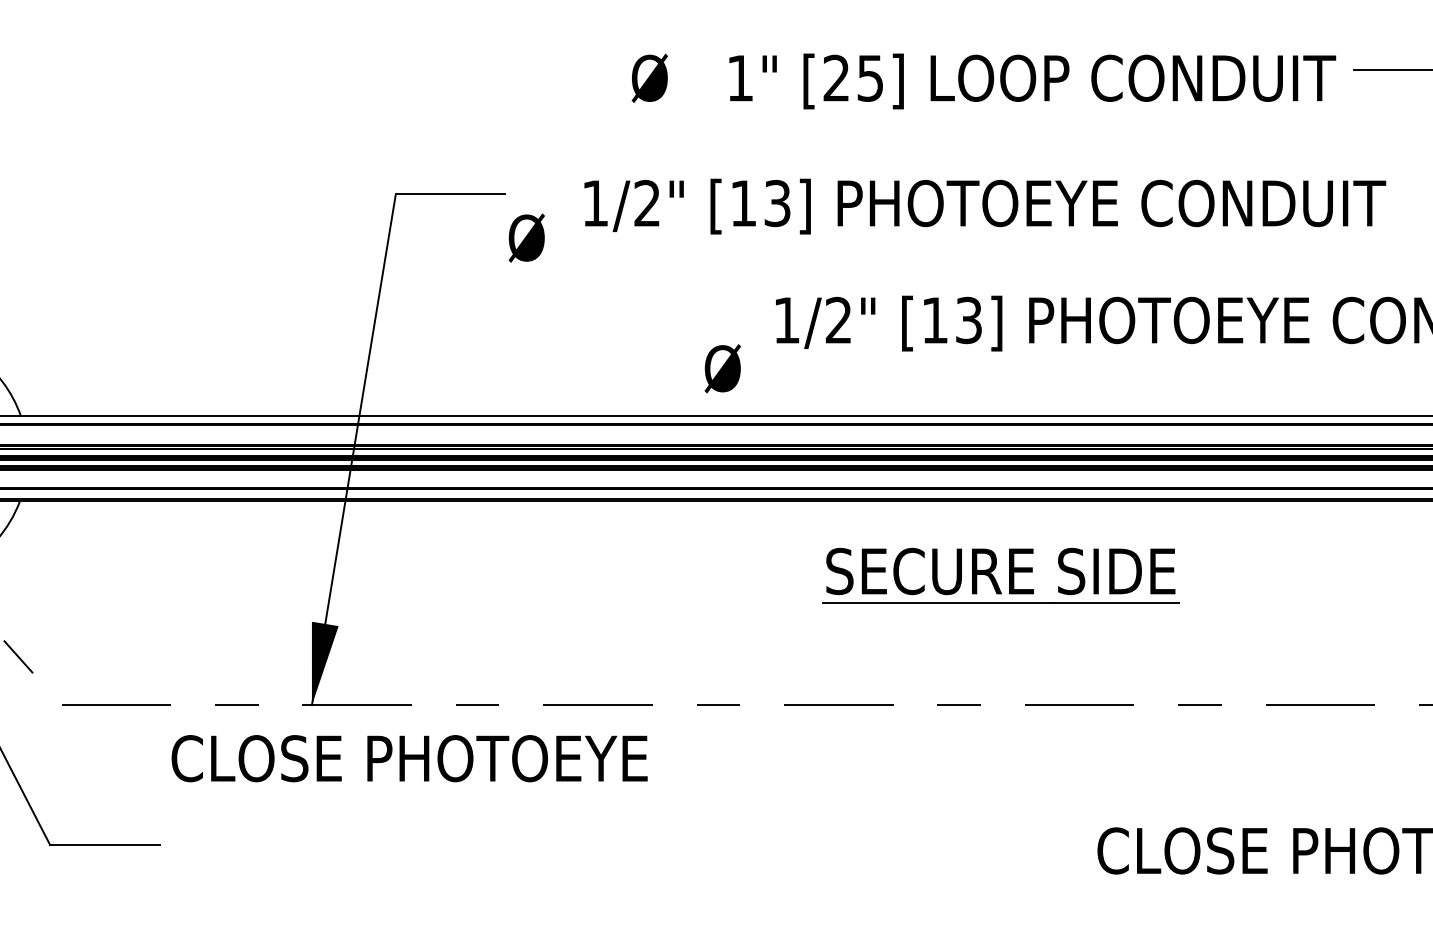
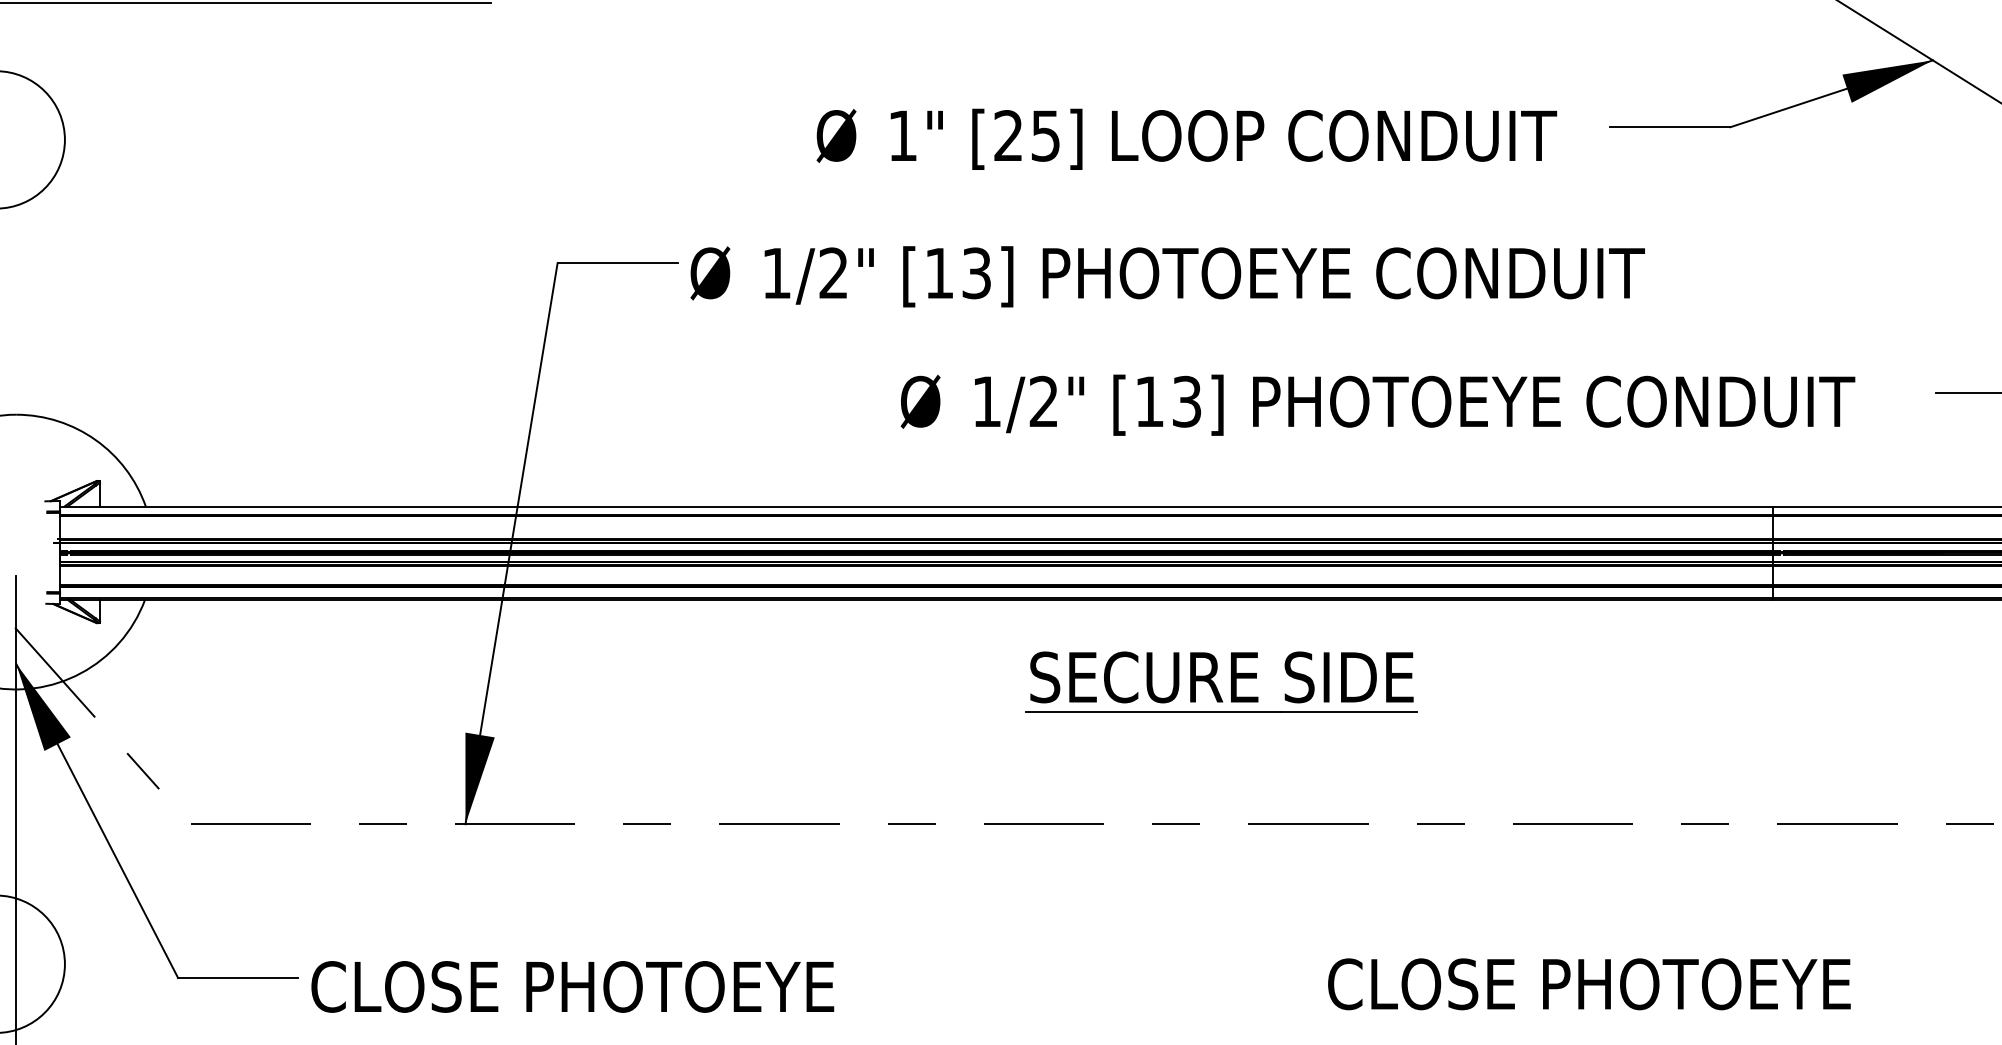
text: (1032, 80) -> (1223, 138), moved
text: (526, 238) -> (710, 273), moved
text: (722, 368) -> (920, 401), moved
text: (409, 758) -> (572, 986), moved

